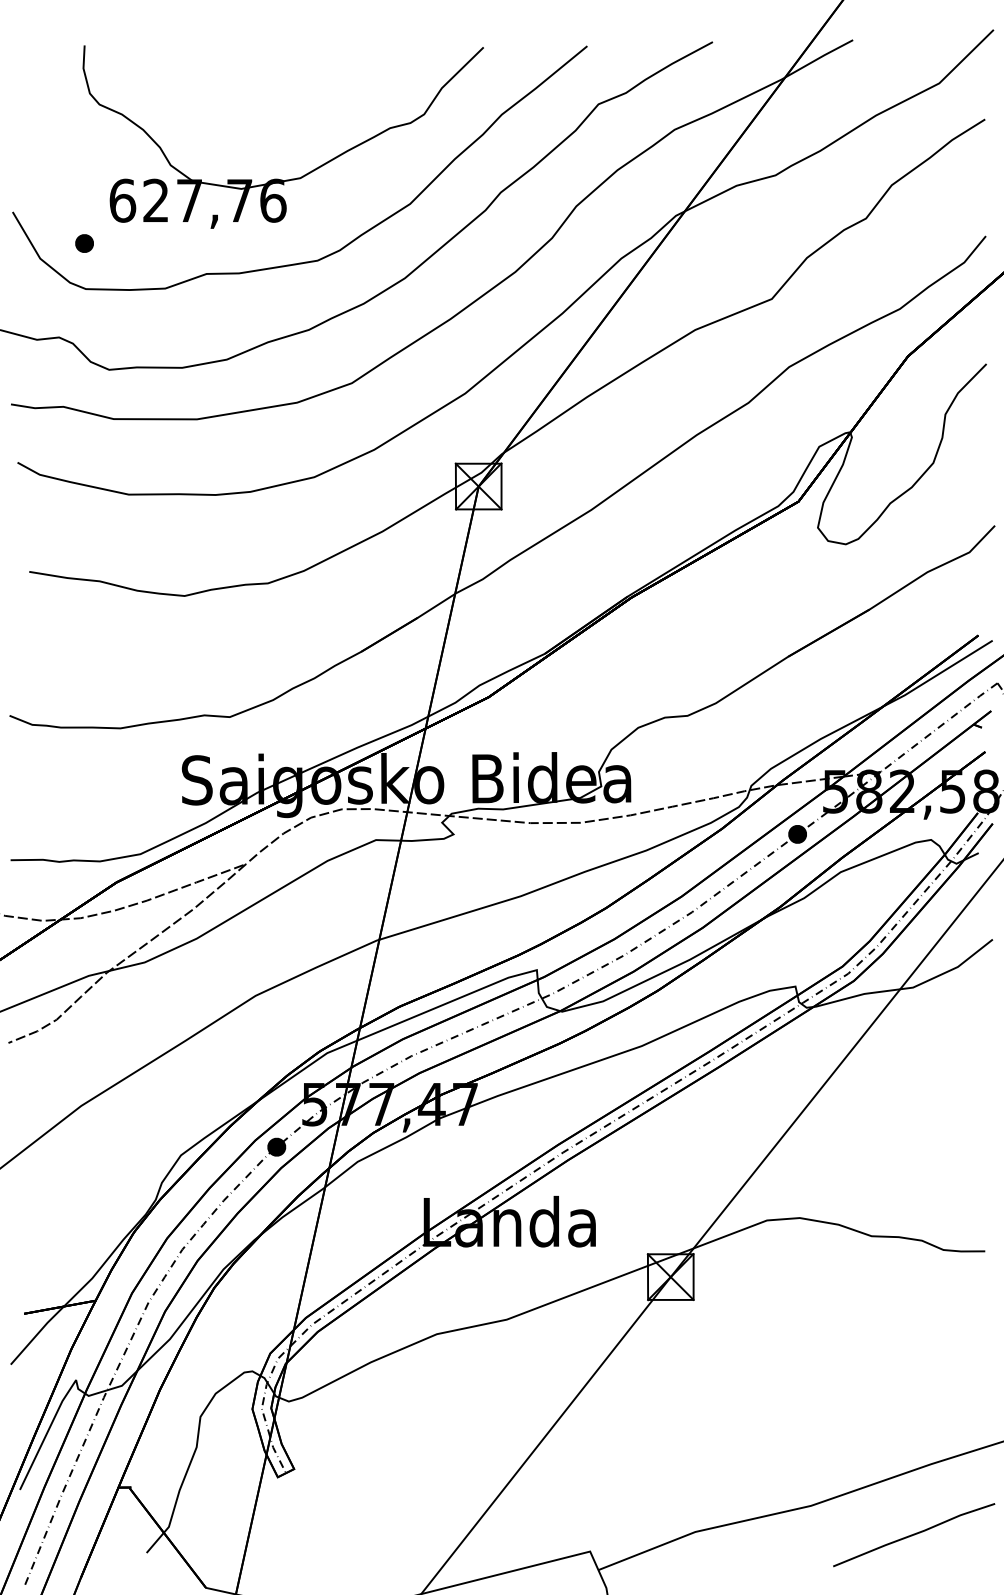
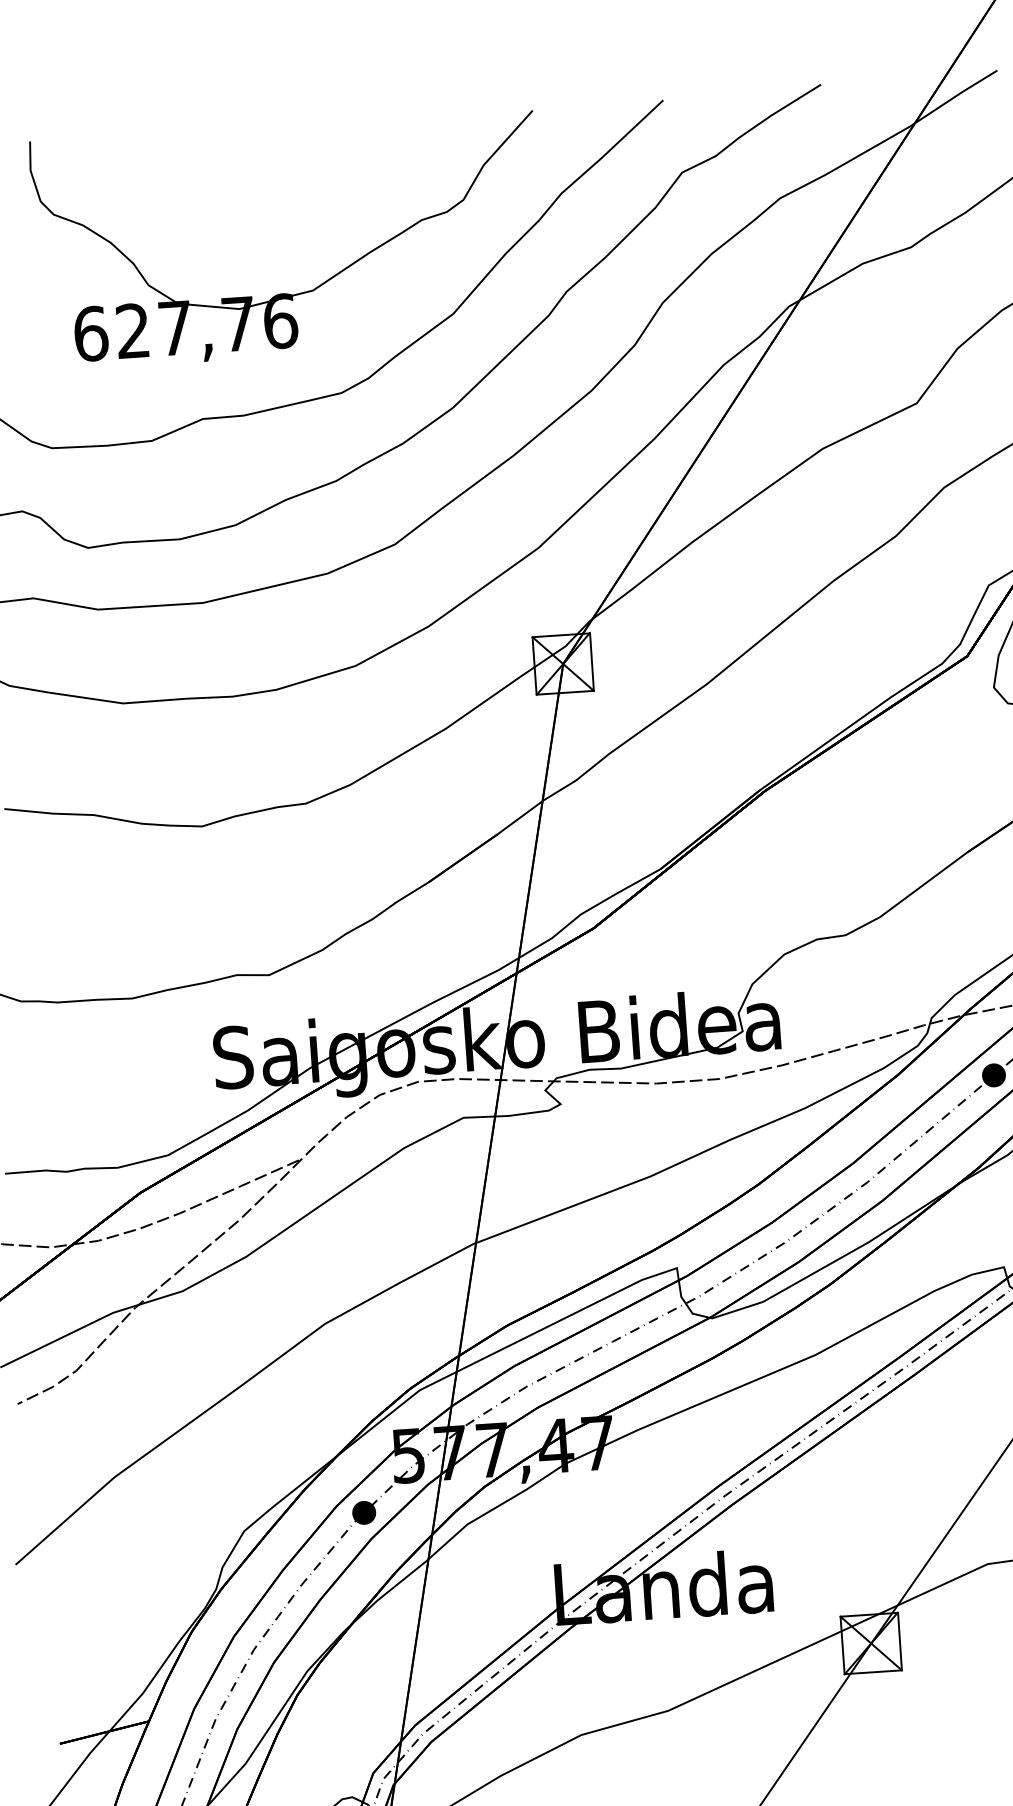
part: (84, 243) -> (46, 390), removed

